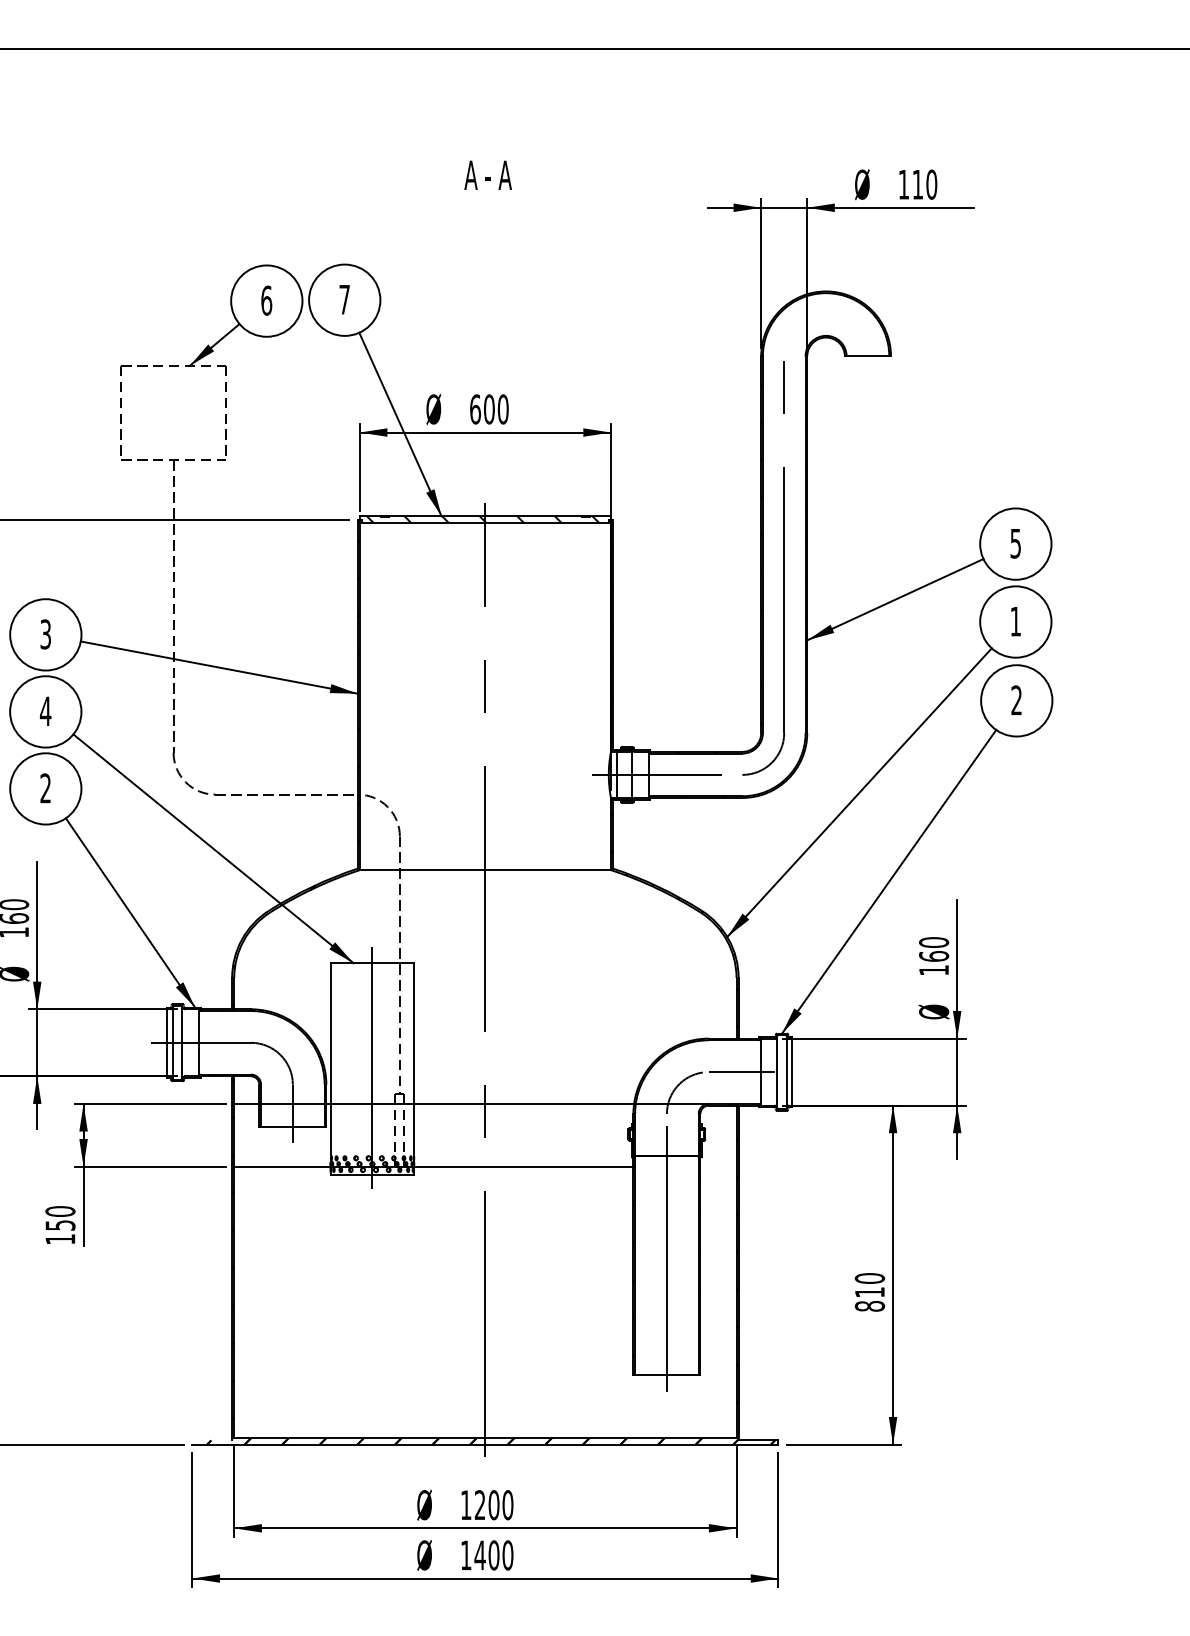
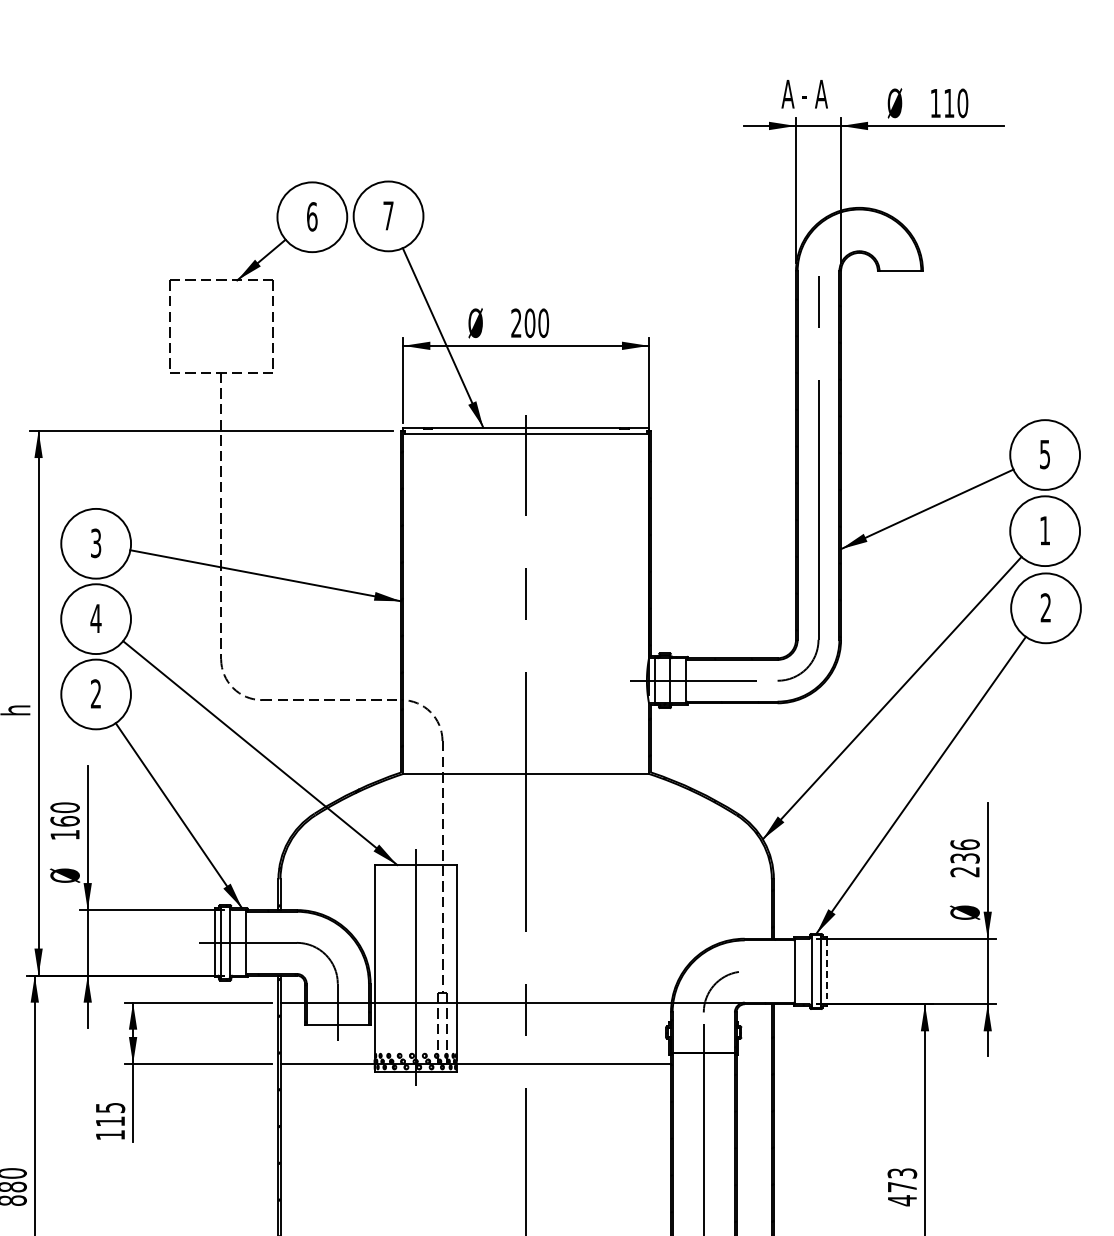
text: (487, 174) -> (804, 93), moved
text: (475, 409) -> (516, 323), 600 -> 200
hatch: (482, 519) -> (523, 430), removed
text: (934, 956) -> (965, 858), 160 -> 236
line: (741, 1072) -> (776, 971), removed
line: (792, 1072) -> (826, 971), solid -> dashed
text: (60, 1218) -> (110, 1114), 150 -> 115
text: (869, 1292) -> (901, 1187), 810 -> 473

